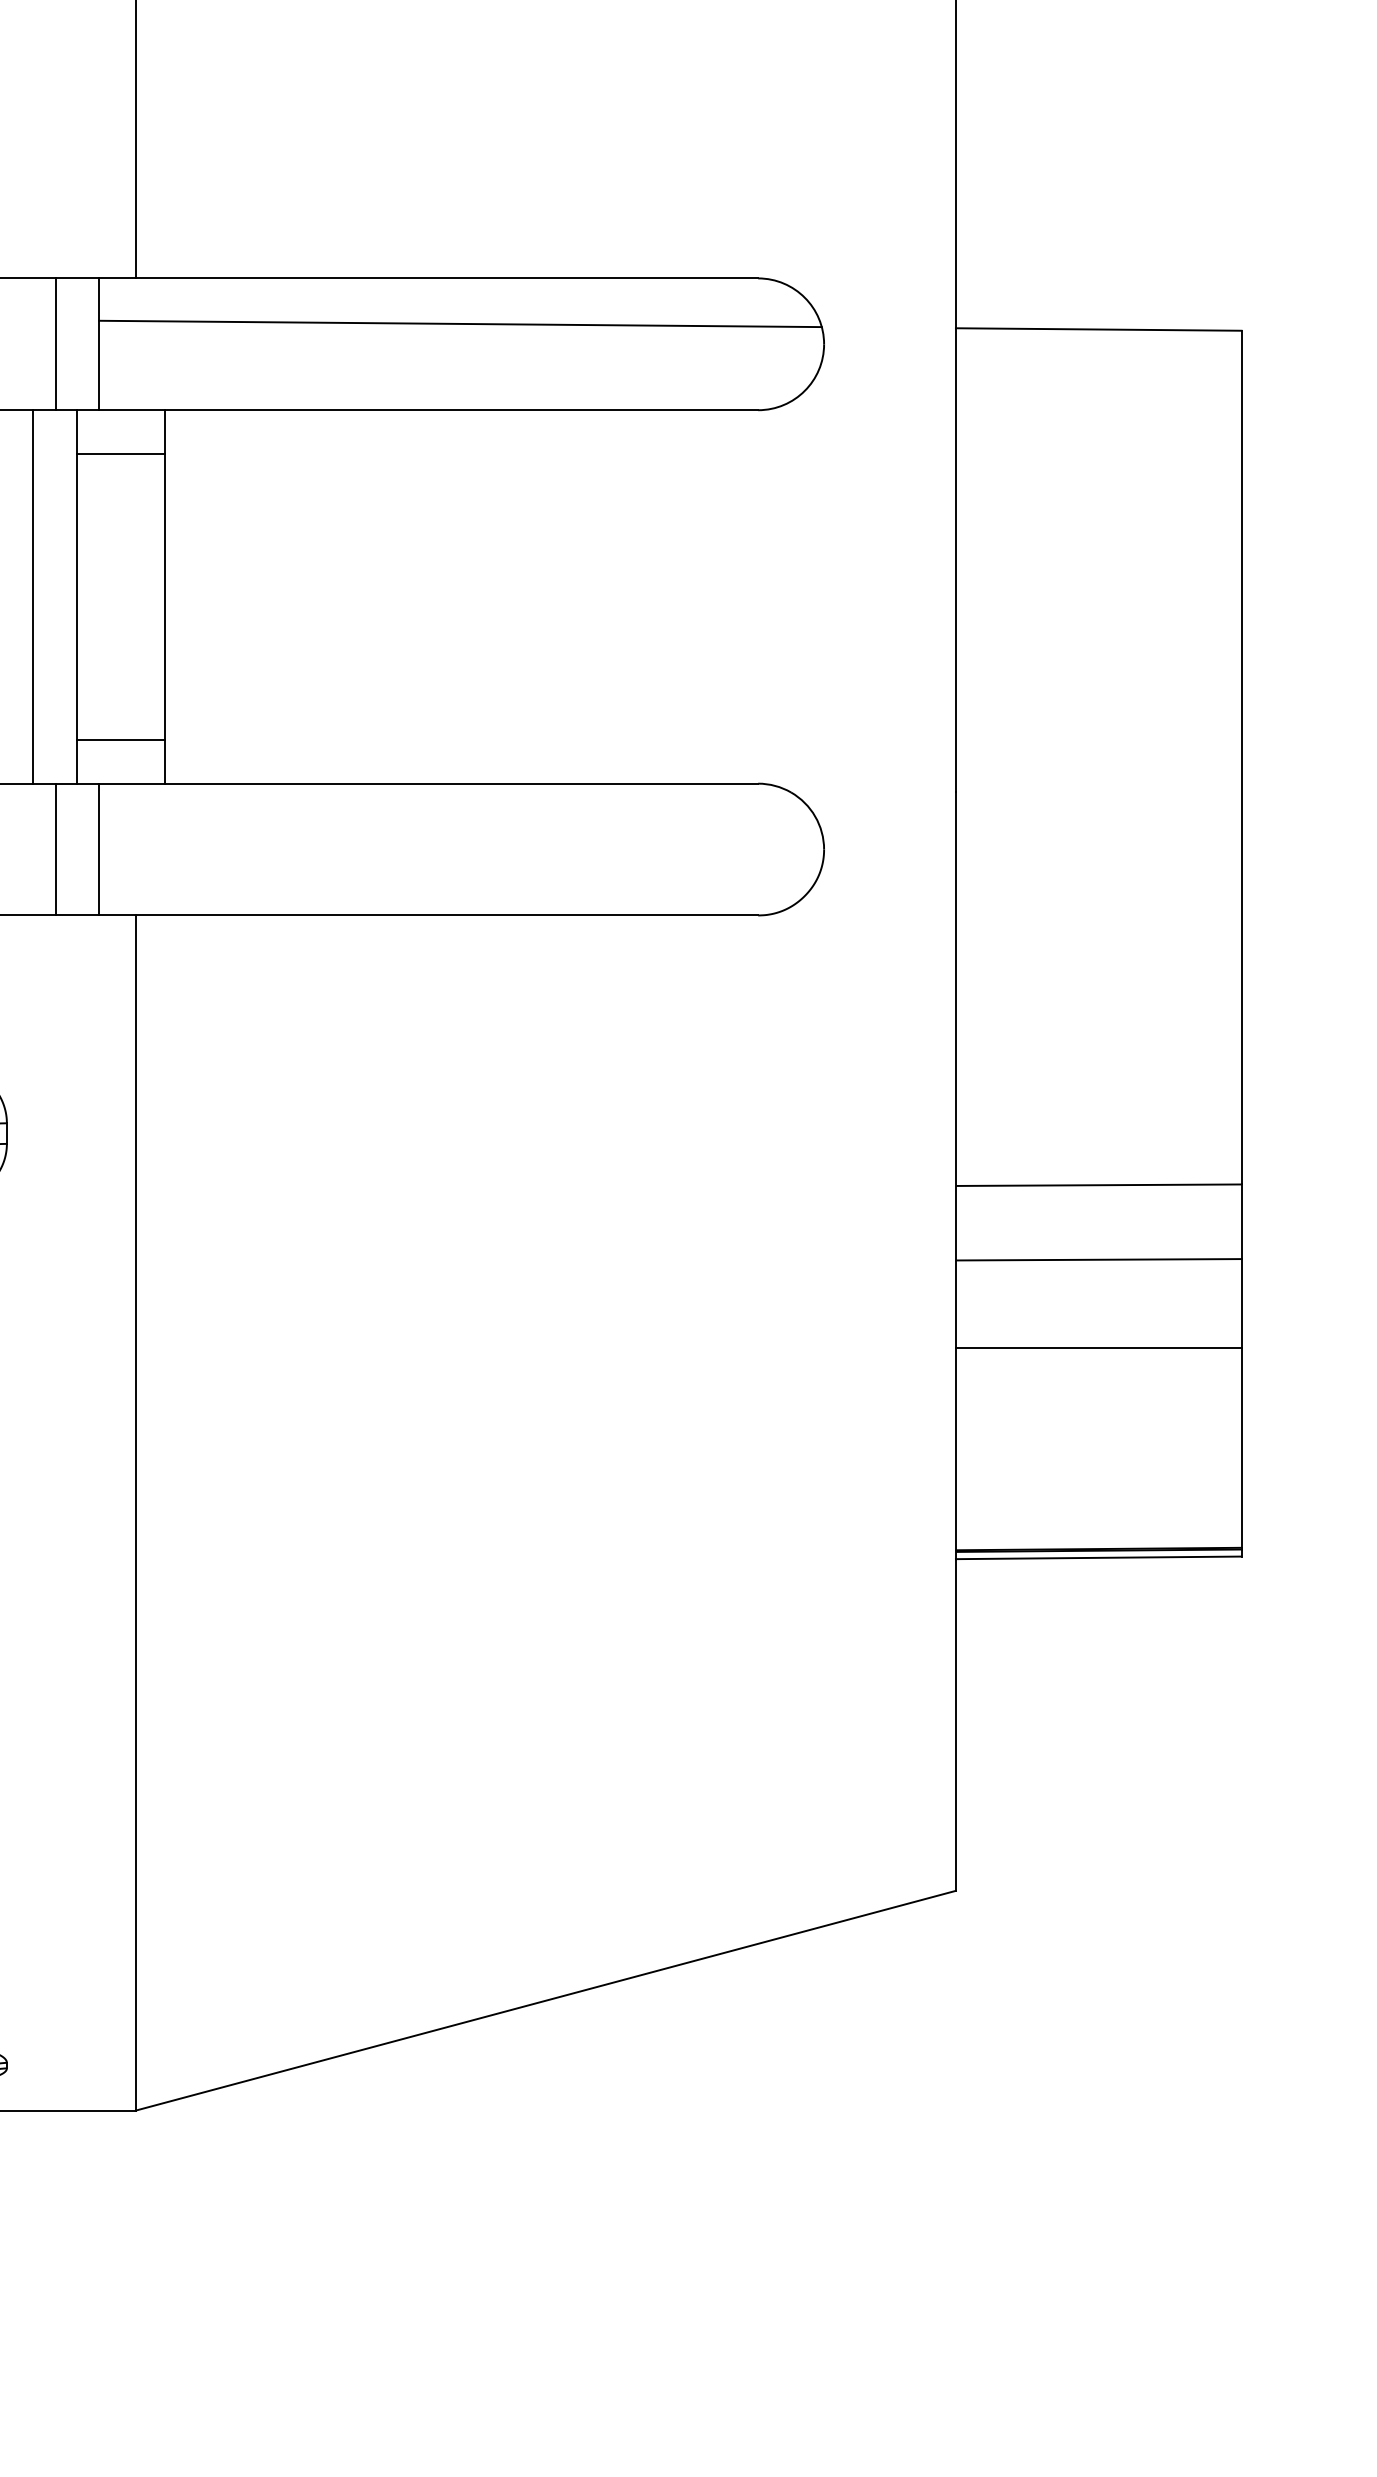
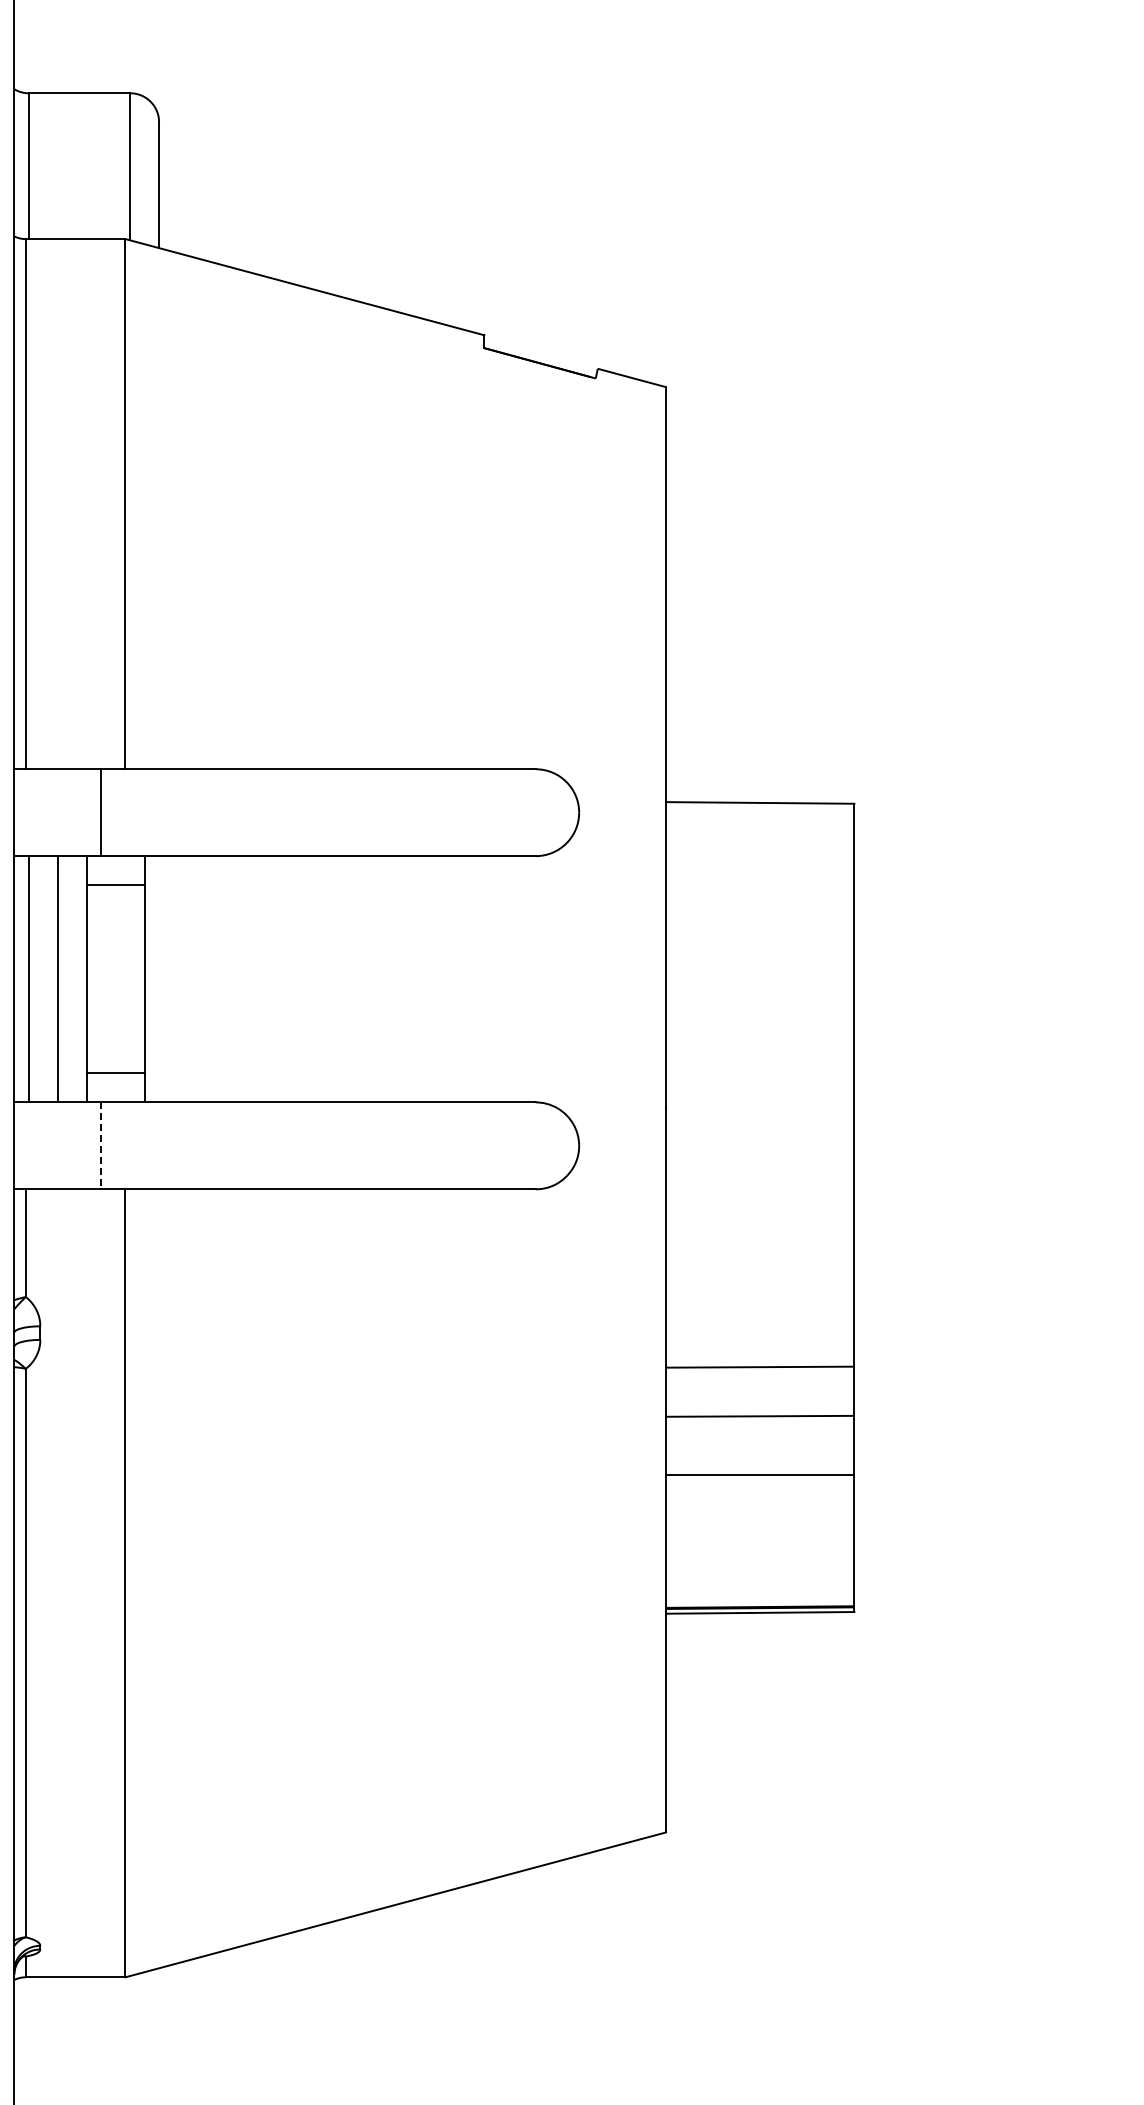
line: (460, 324) -> (339, 799), removed
line: (55, 344) -> (72, 812), removed
line: (55, 849) -> (72, 1145), removed
line: (99, 850) -> (101, 1146), solid -> dashed

